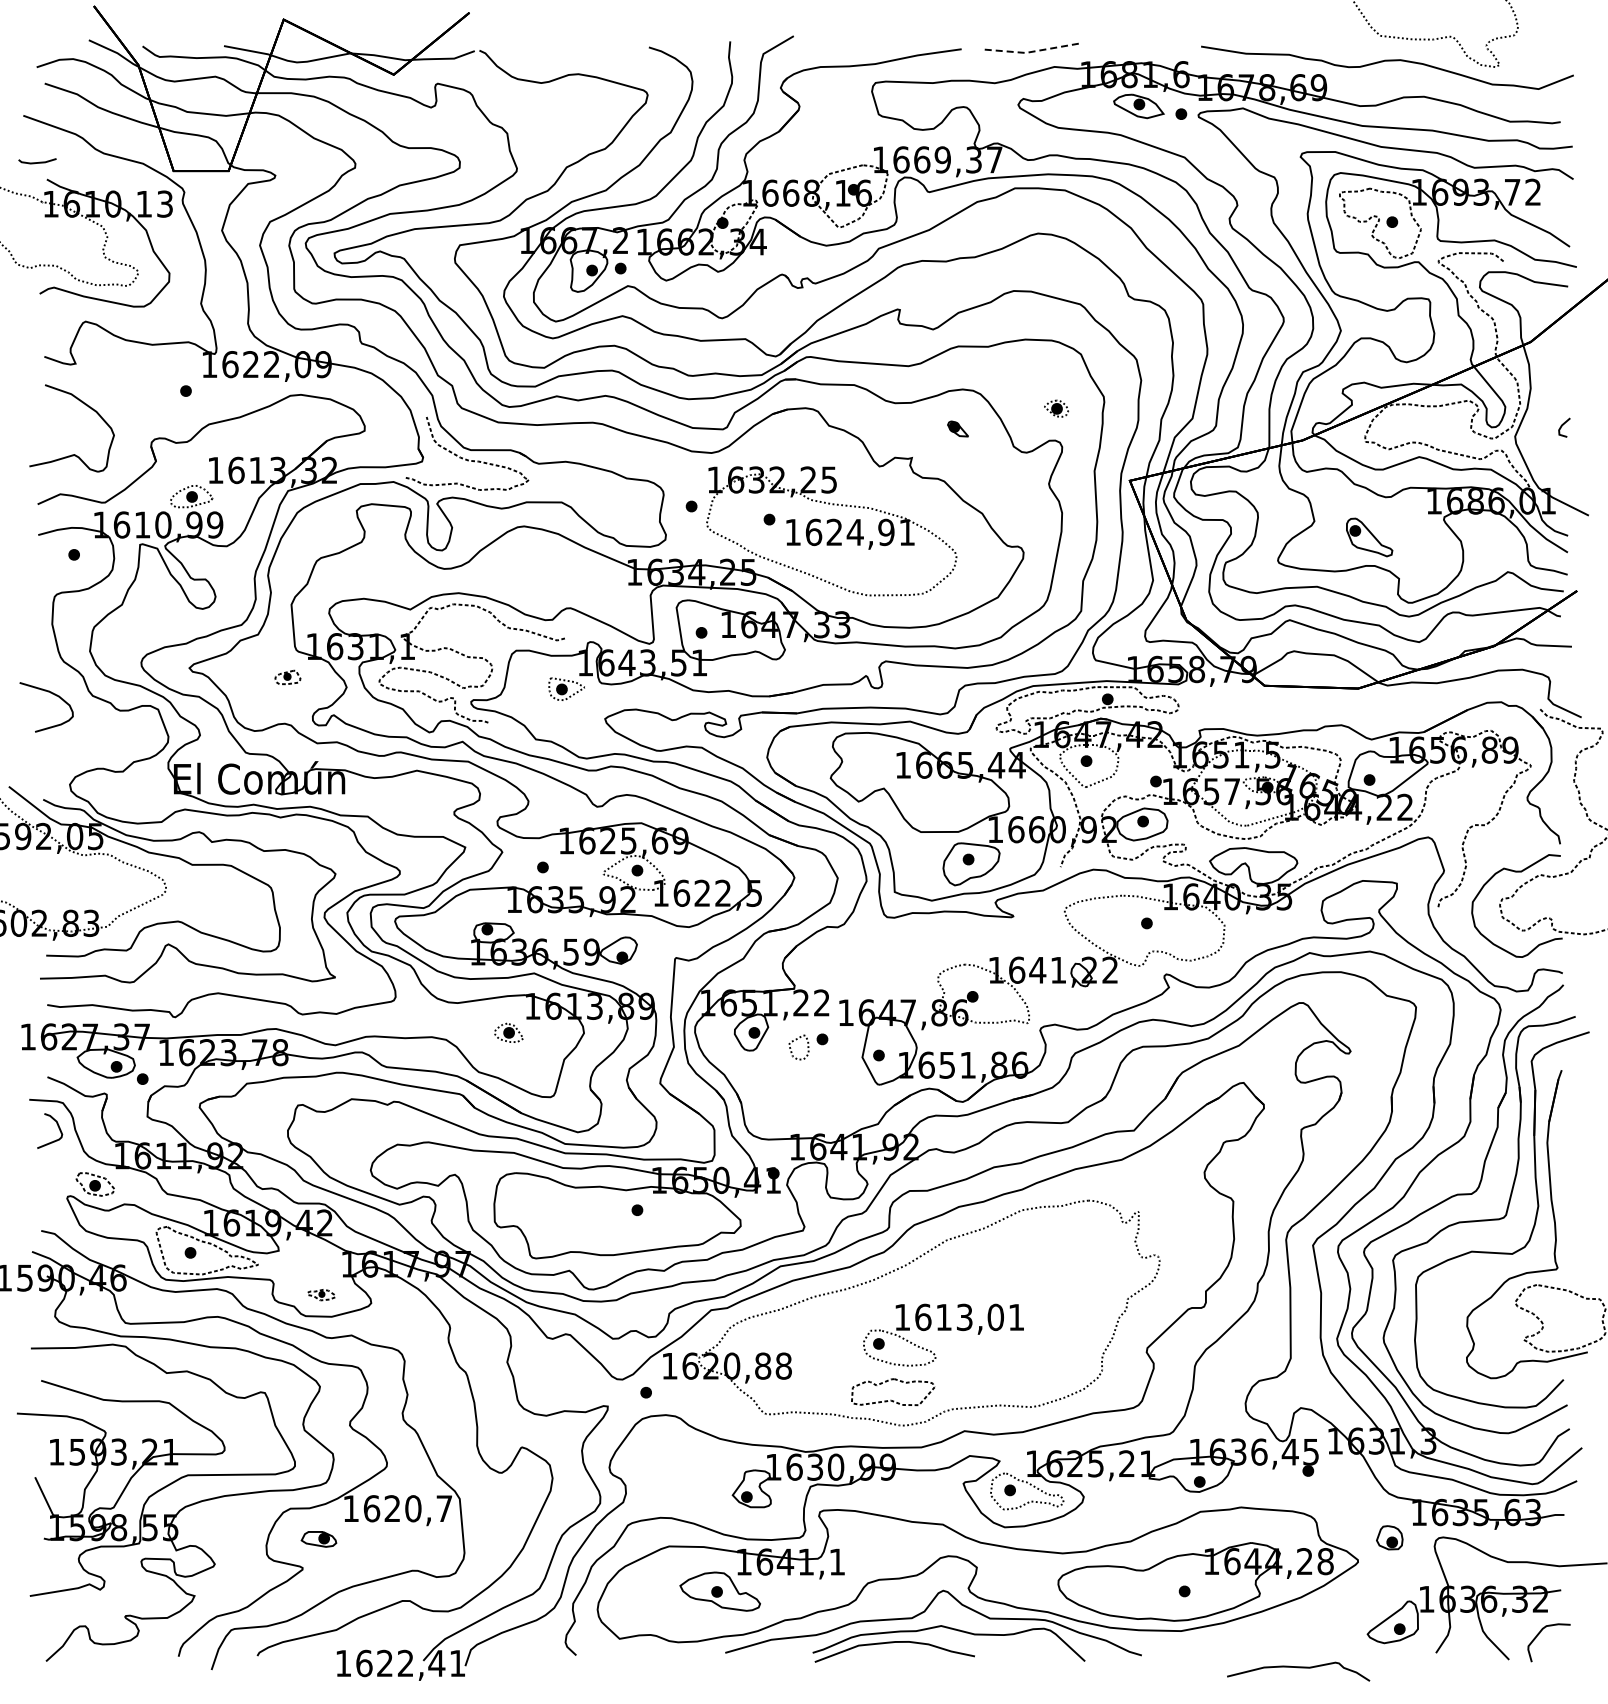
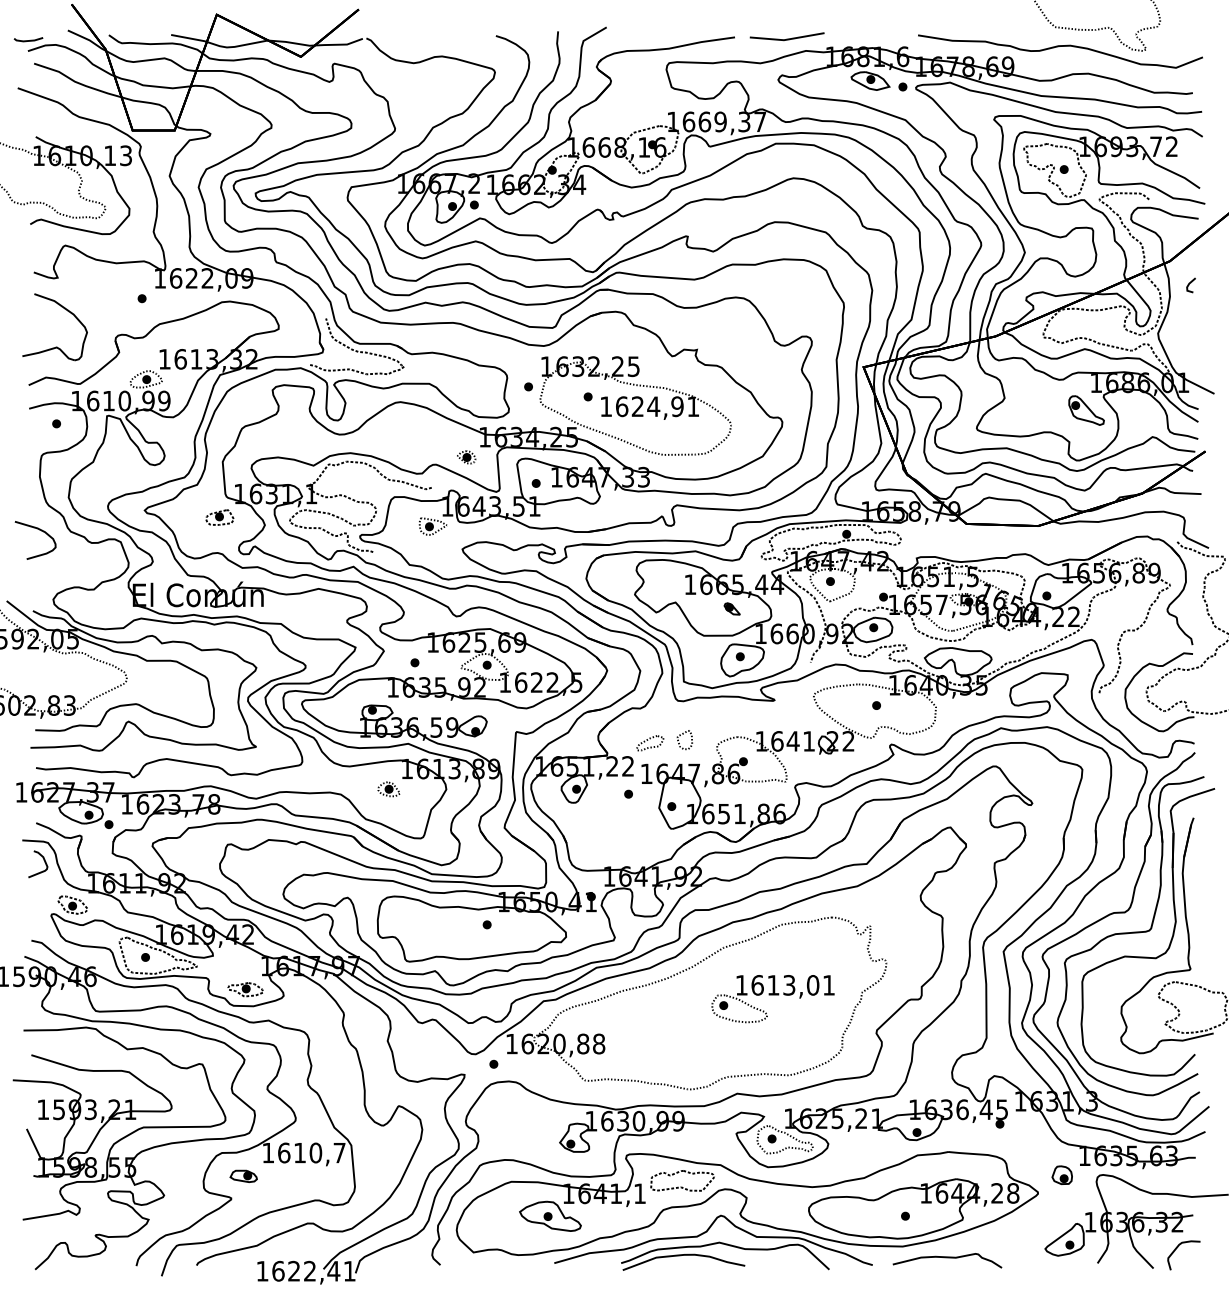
line: (1029, 52) -> (786, 39), dashed -> solid
line: (37, 162) -> (28, 40), moved
part: (1056, 408) -> (466, 457), moved
line: (1563, 425) -> (1190, 283), moved
part: (957, 428) -> (731, 608), moved
part: (1369, 537) -> (1086, 410), moved
part: (287, 677) -> (219, 517), size x1.43
part: (850, 972) -> (650, 743), added
part: (791, 1048) -> (679, 740), moved
part: (321, 1294) -> (245, 989), size x1.67
part: (943, 1334) -> (773, 998), moved
part: (891, 1399) -> (681, 1186), moved
text: (391, 1508) -> (299, 1152), 1620,7 -> 1610,7
curve: (1298, 1668) -> (947, 1258), moved

